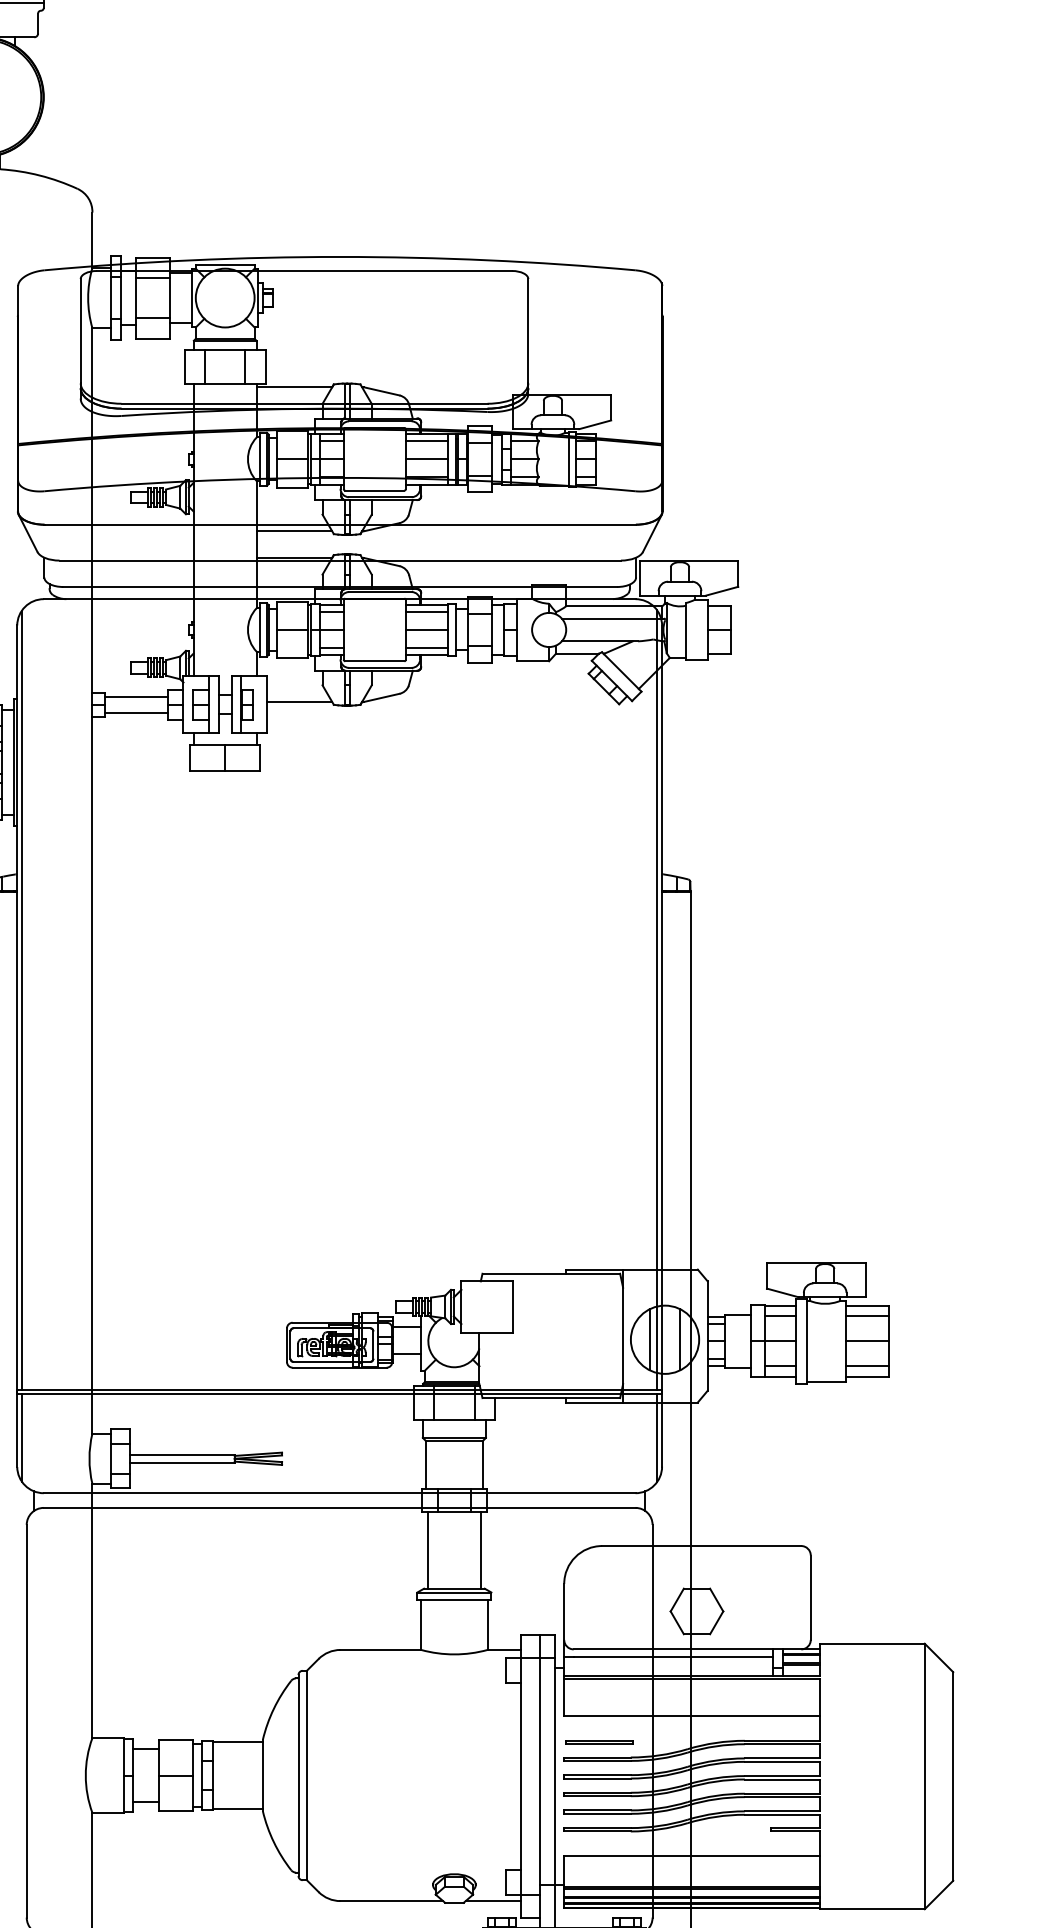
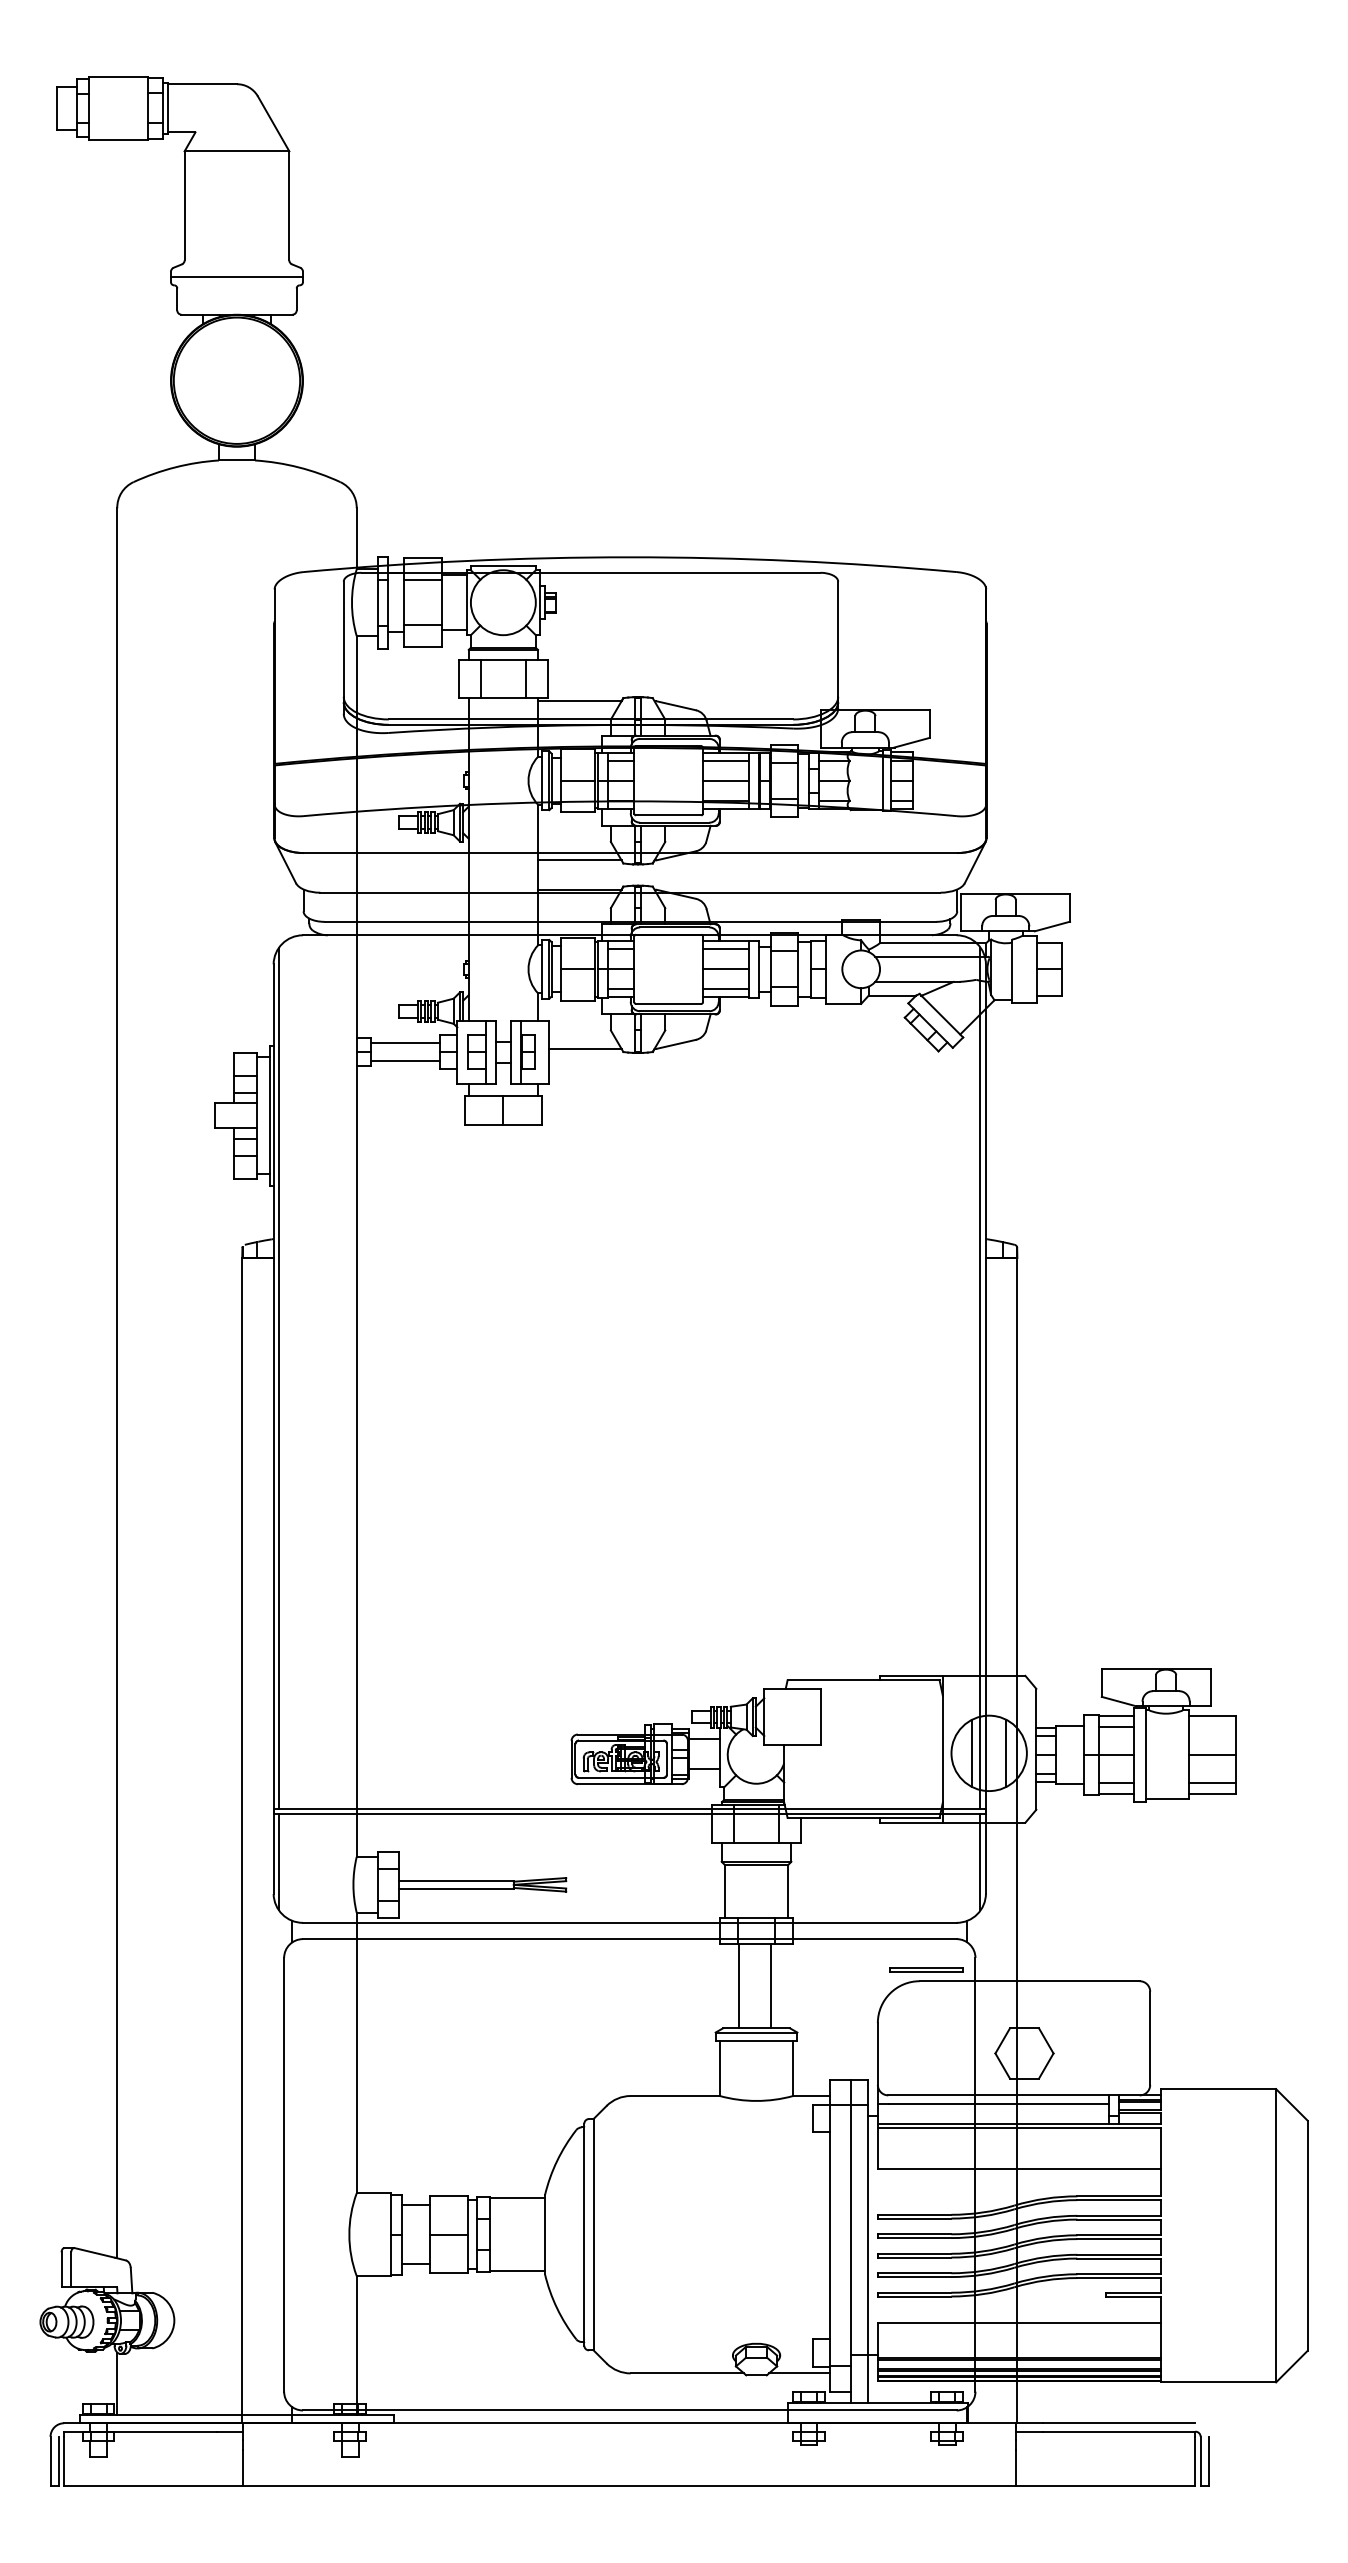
line: (867, 1316) -> (1212, 1727), removed
line: (428, 1549) -> (771, 1985), moved
line: (480, 1549) -> (738, 1985), moved
part: (599, 1741) -> (926, 1969), moved

